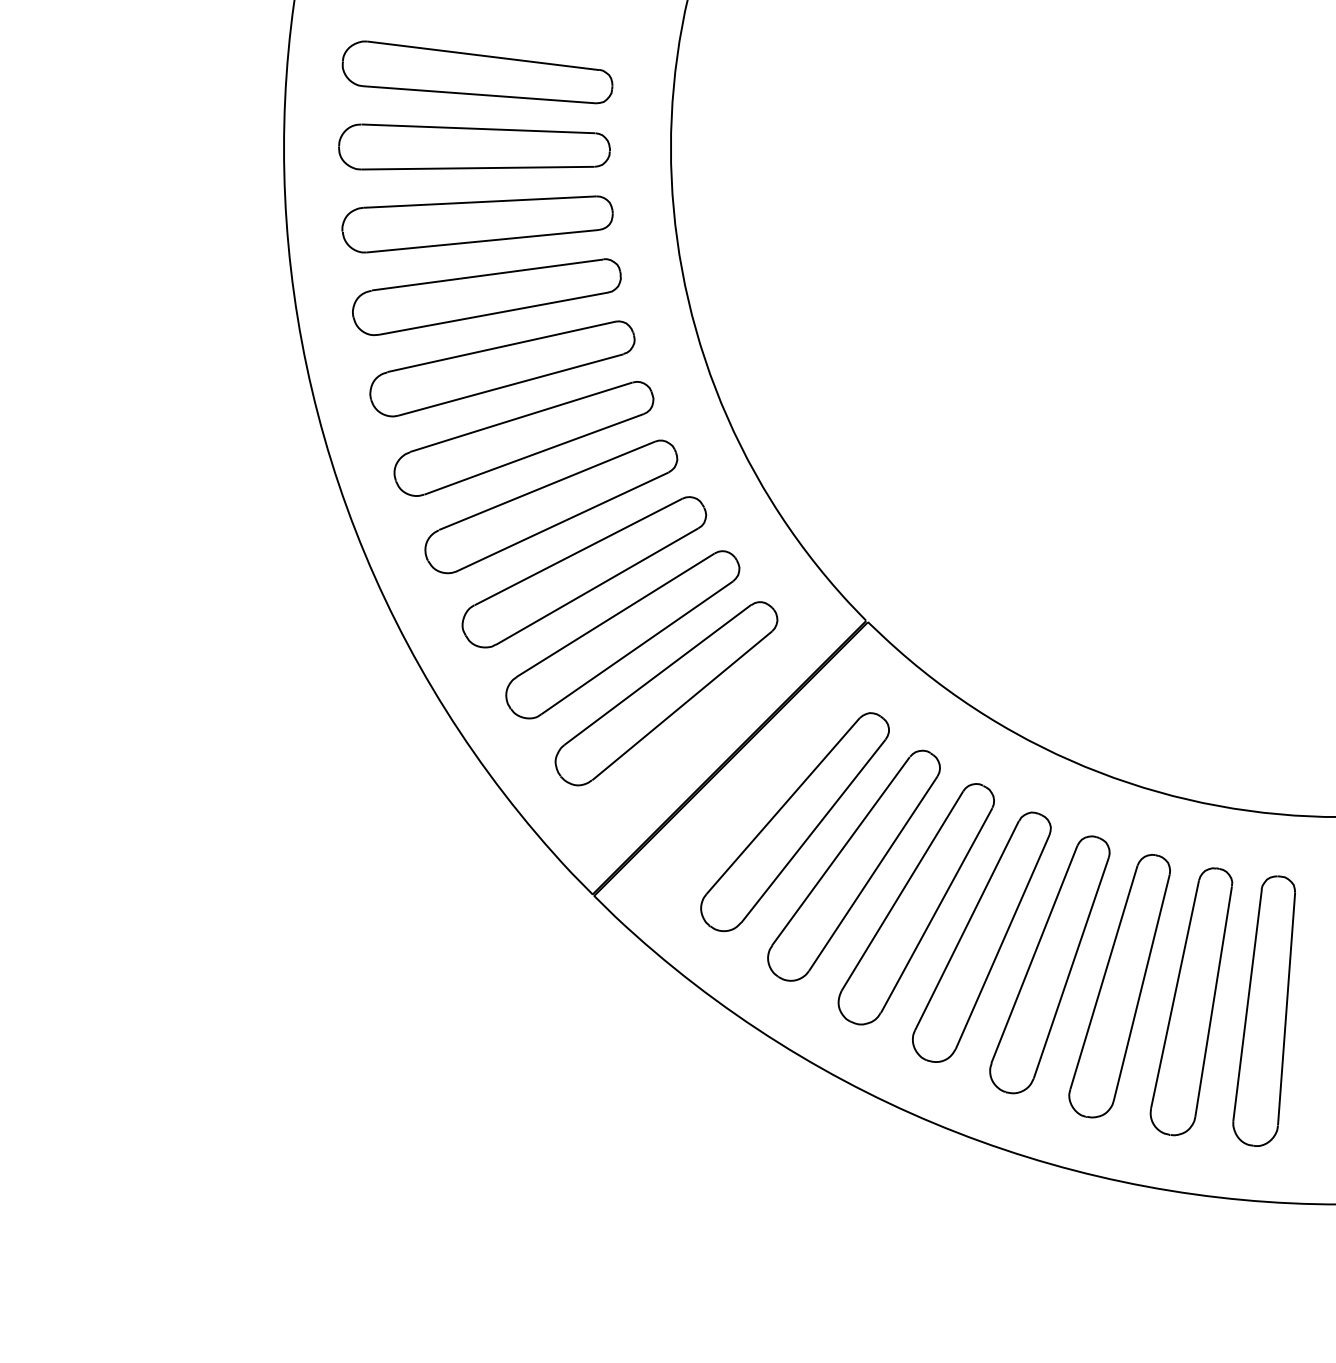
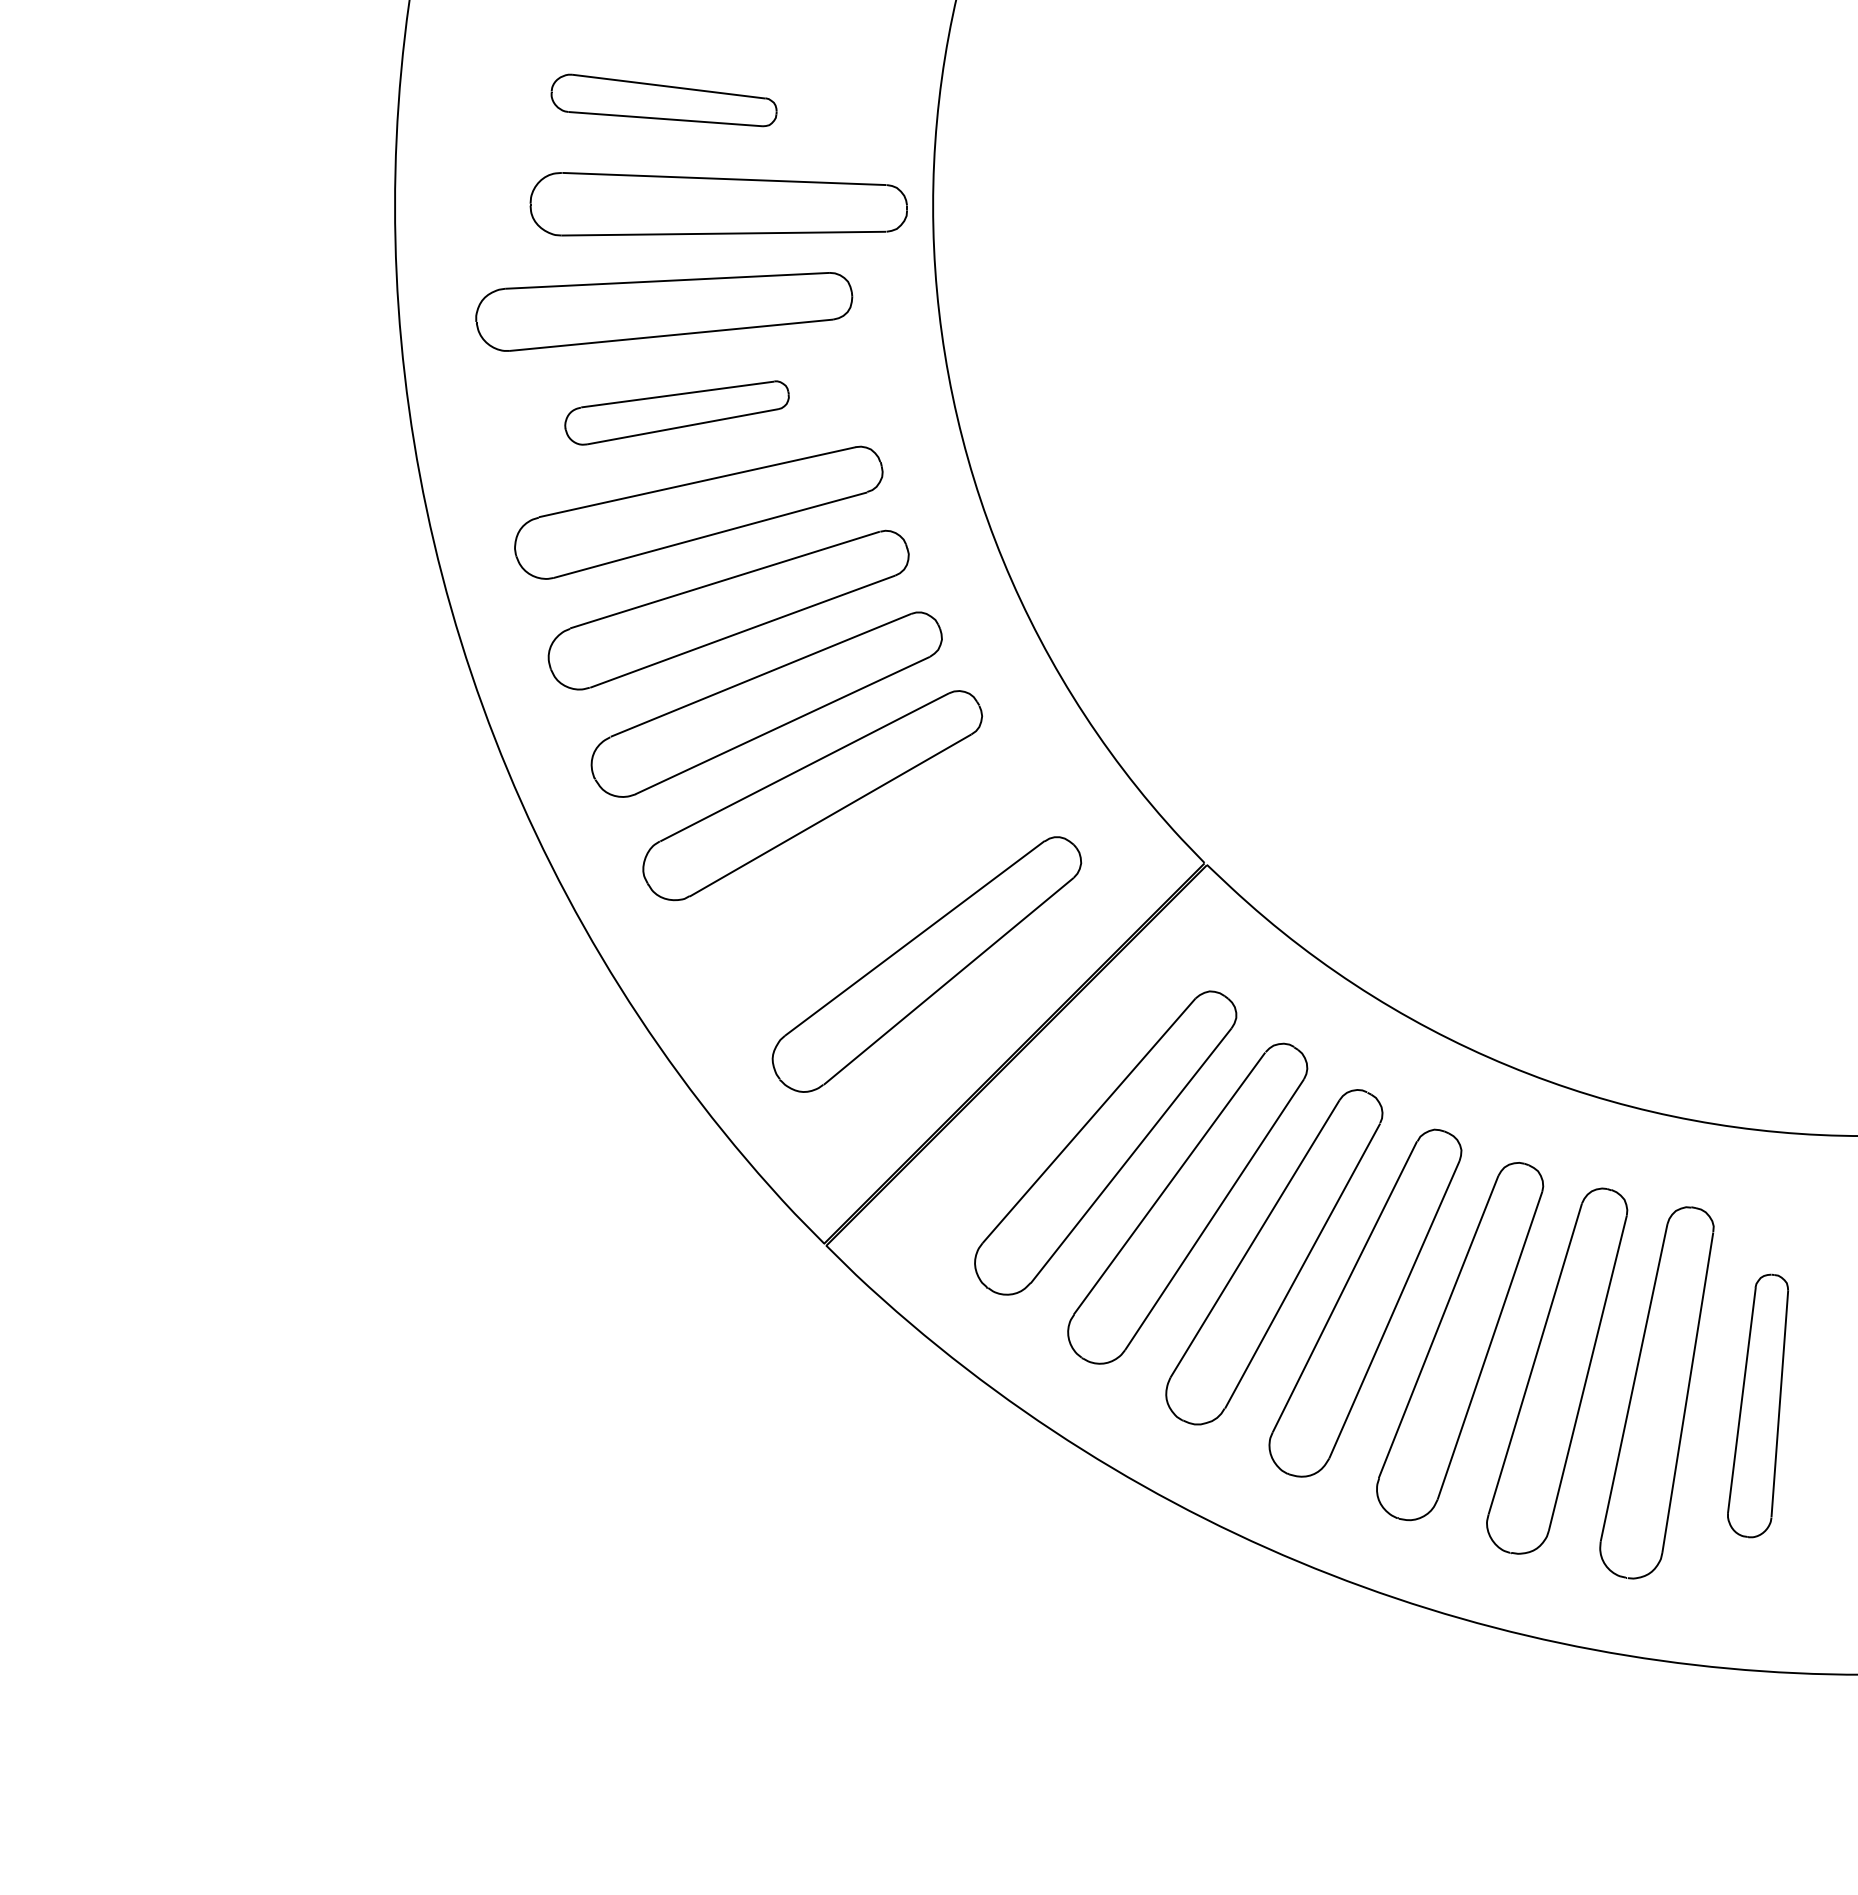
part: (477, 72) -> (663, 100), size x0.6
part: (474, 147) -> (718, 204), moved
part: (486, 296) -> (676, 412), size x0.6
part: (623, 634) -> (866, 882), removed
part: (1263, 1010) -> (1757, 1405), size x0.7

